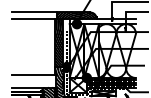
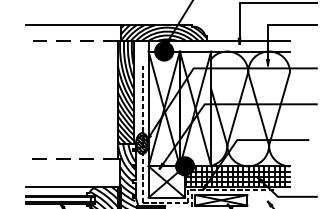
line: (33, 19) -> (71, 41), solid -> dashed
line: (33, 74) -> (71, 158), solid -> dashed

